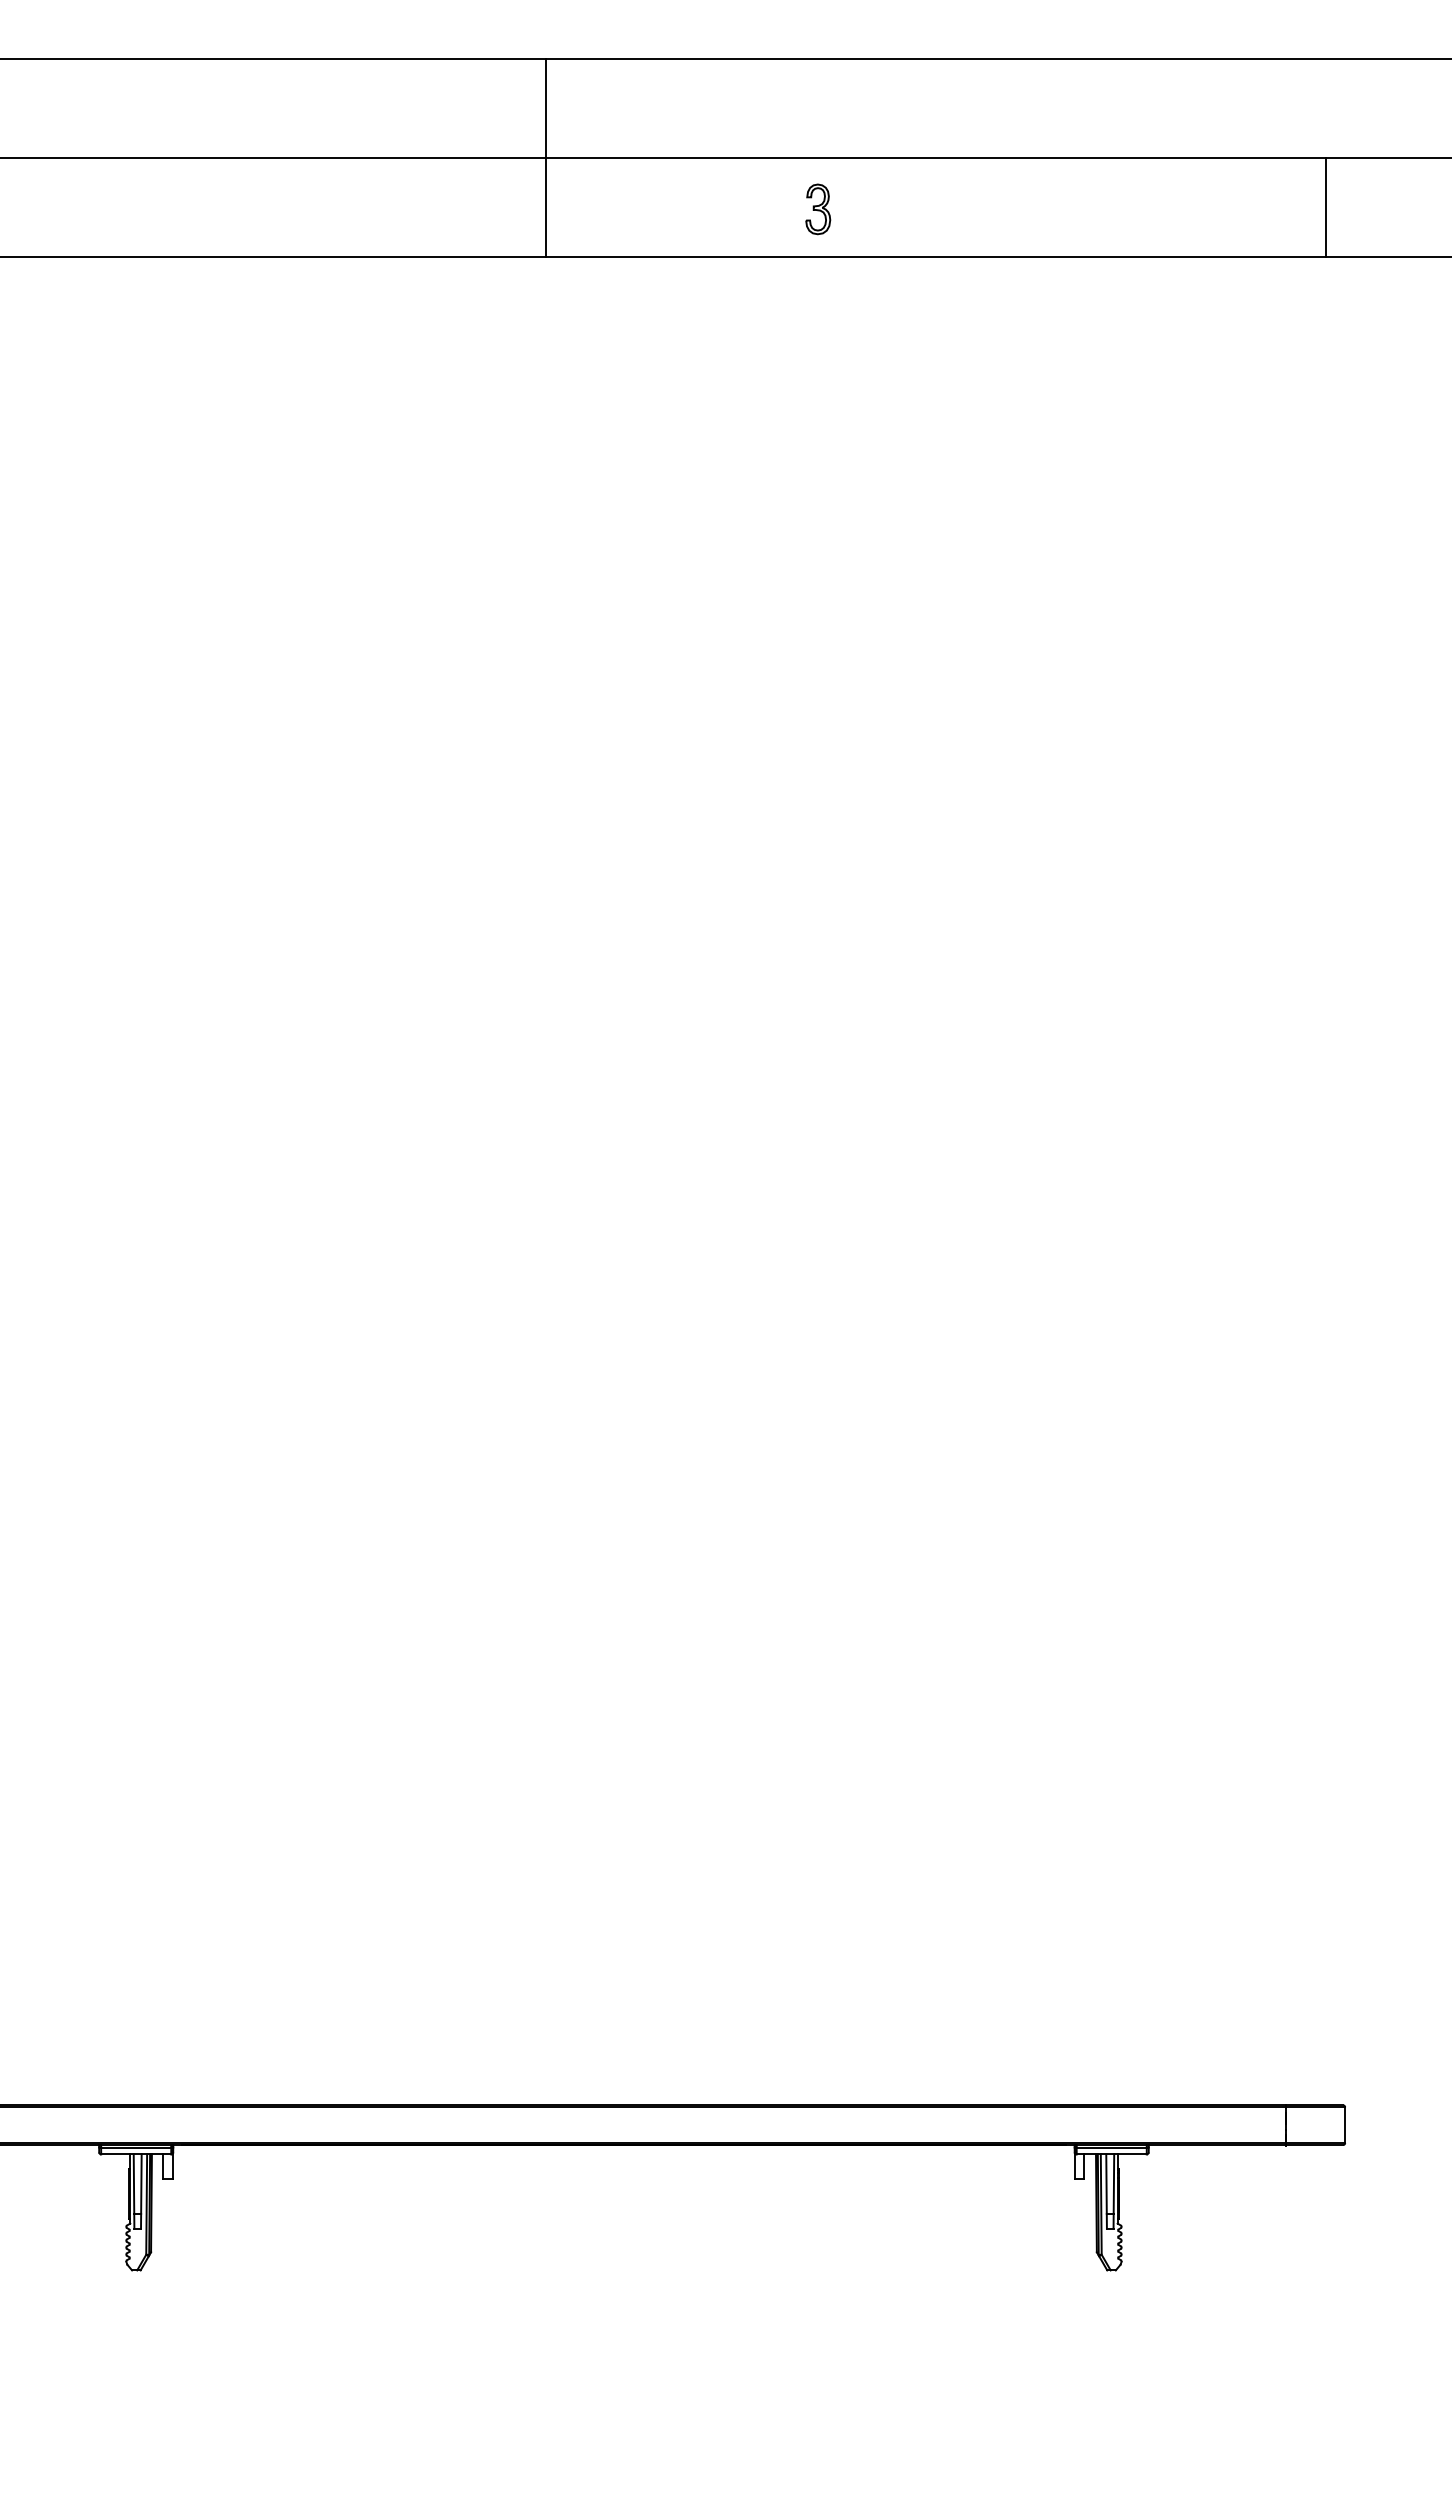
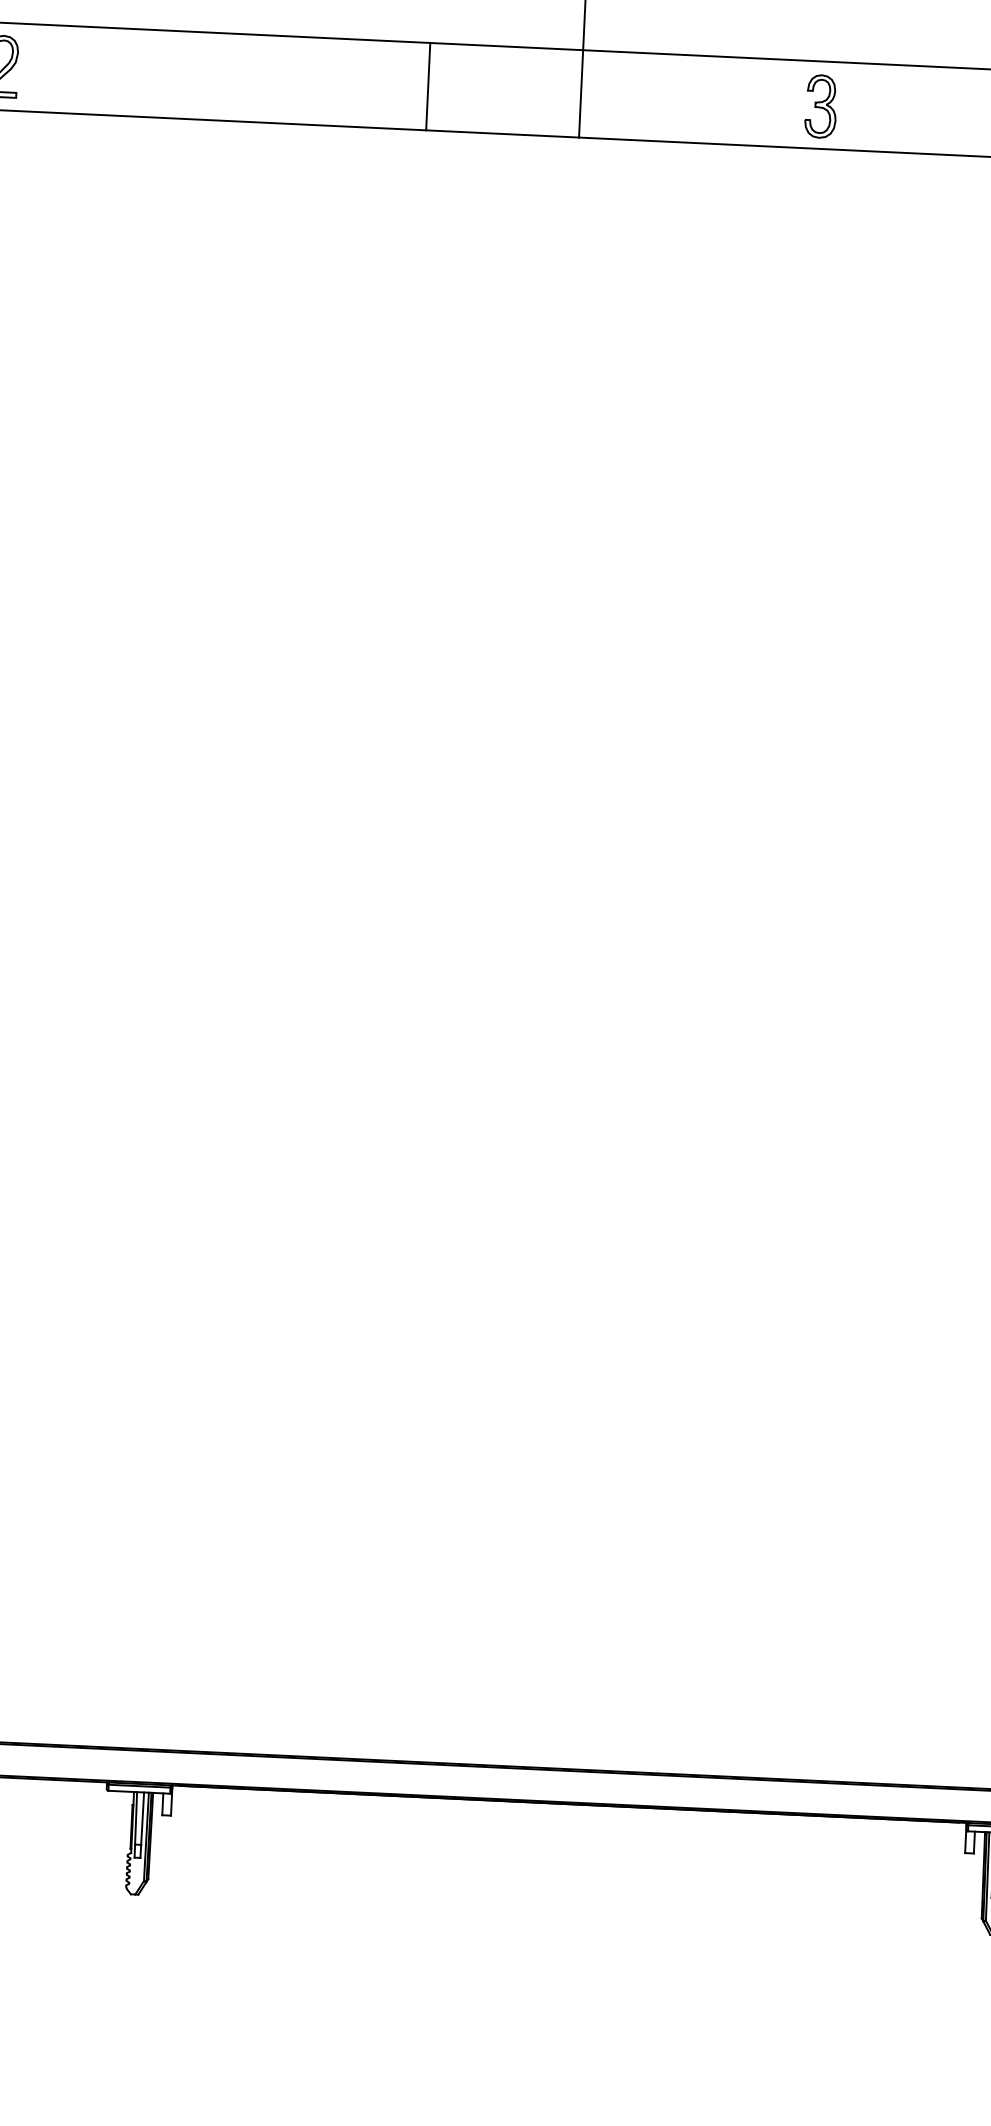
line: (372, 207) -> (428, 86), added
part: (818, 209) -> (821, 106), size x1.43

